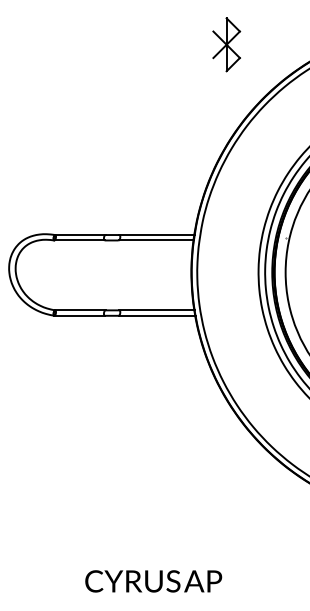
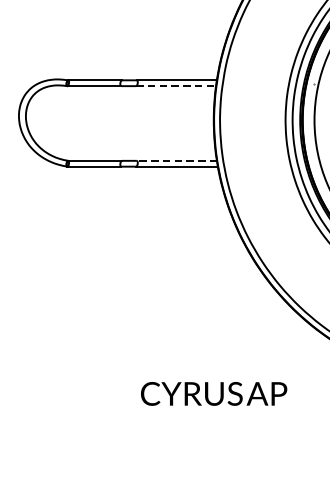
line: (156, 240) -> (176, 86), solid -> dashed
line: (157, 310) -> (177, 160), solid -> dashed
text: (153, 581) -> (213, 394), moved

